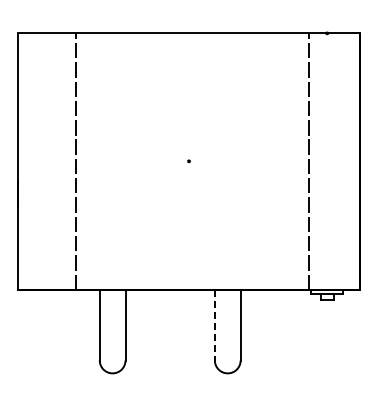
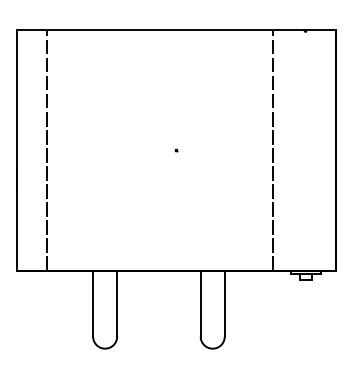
line: (75, 161) -> (47, 150), moved
line: (308, 161) -> (272, 150), moved
line: (214, 325) -> (200, 303), dashed -> solid

